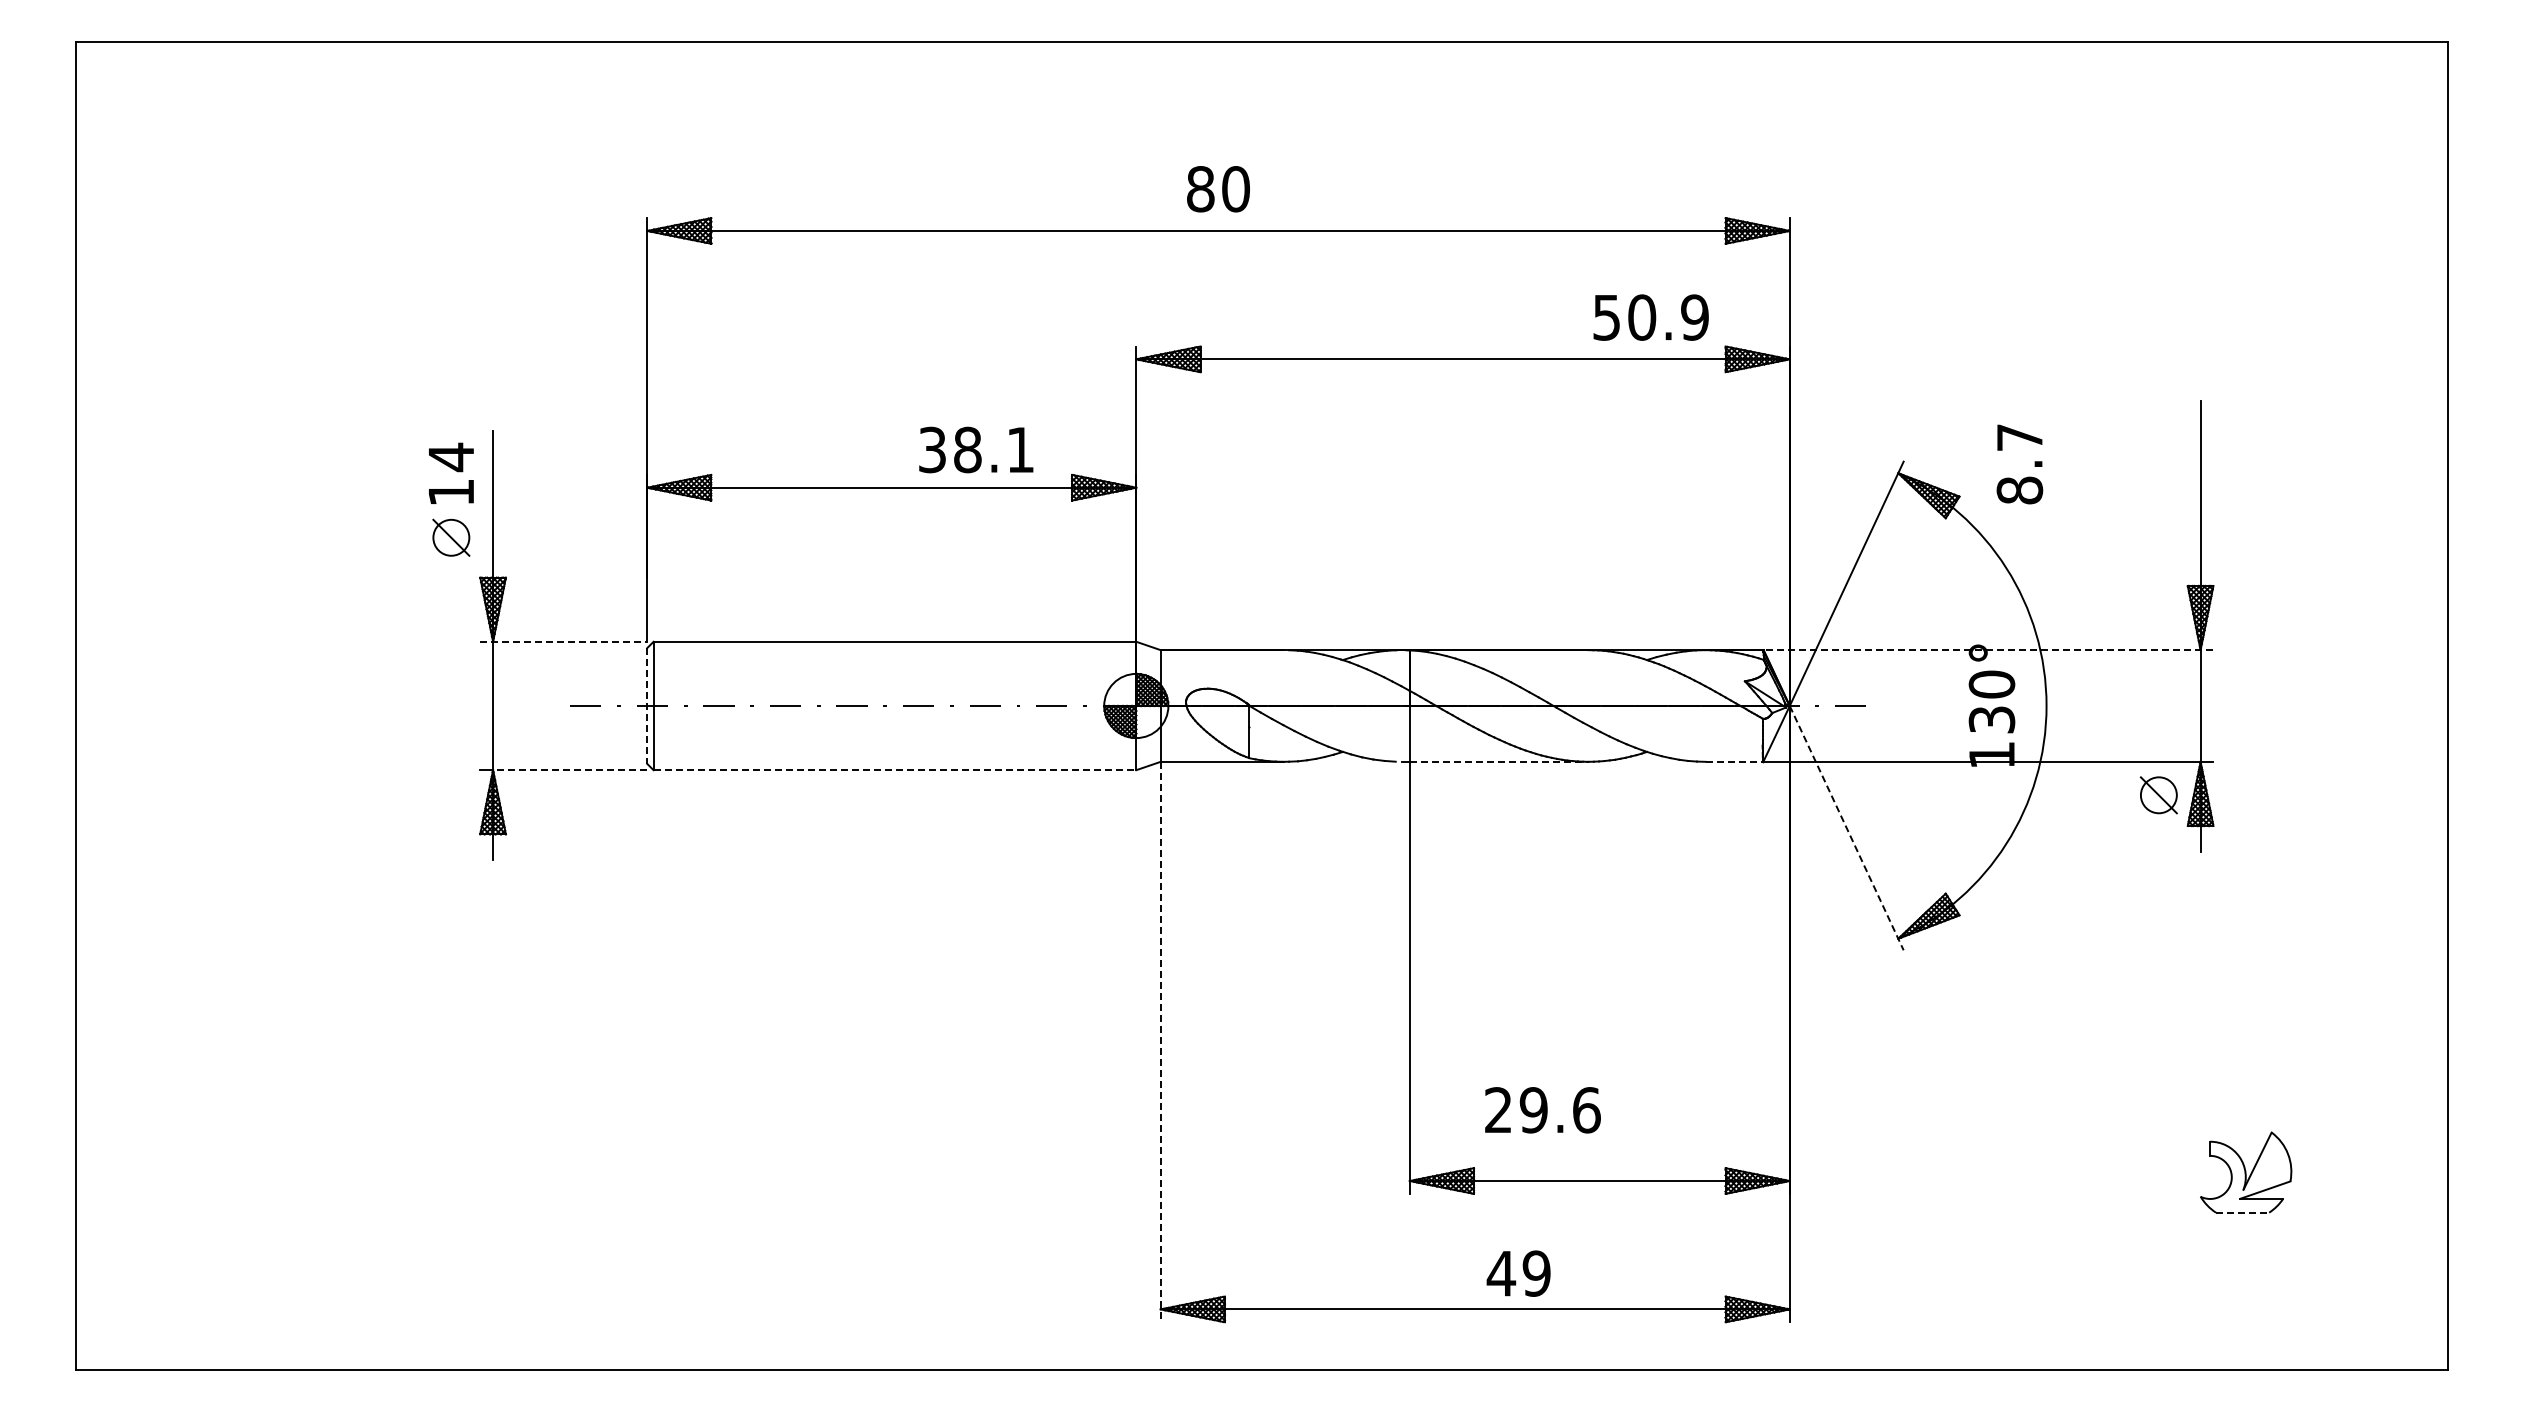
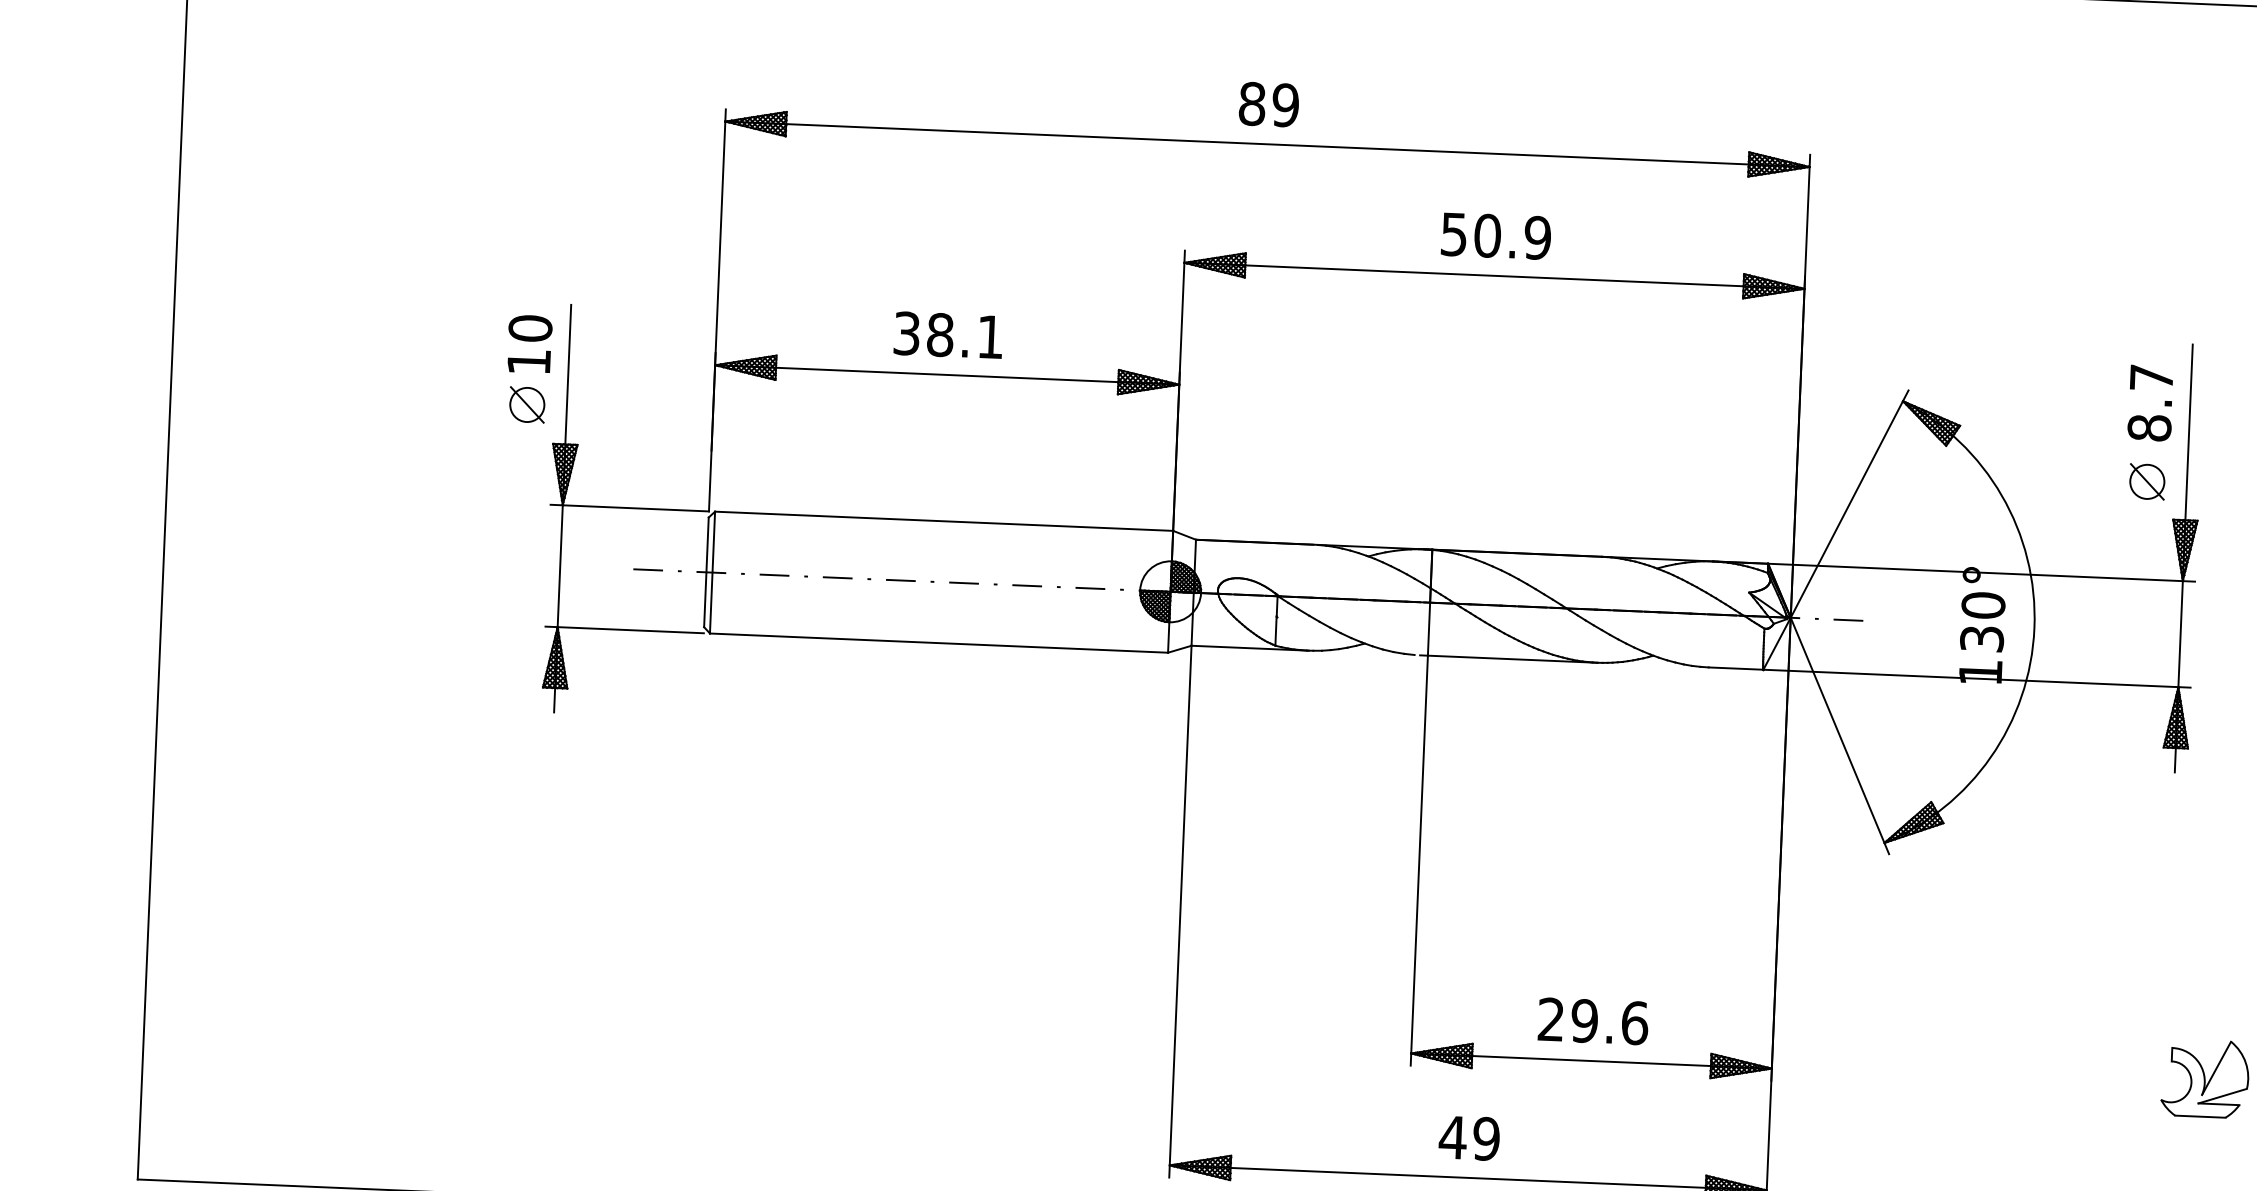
text: (1235, 189) -> (1285, 105), 80 -> 89
text: (1650, 317) -> (1495, 236), moved
text: (976, 449) -> (948, 334), moved
text: (451, 457) -> (530, 328), 14 -> 10
text: (2019, 464) -> (2150, 403), moved
line: (564, 641) -> (630, 507), dashed -> solid
line: (1988, 650) -> (1981, 573), dashed -> solid
line: (647, 706) -> (706, 572), dashed -> solid
line: (1499, 761) -> (1513, 658), dashed -> solid
line: (1734, 761) -> (1736, 668), dashed -> solid
line: (569, 770) -> (630, 630), dashed -> solid
line: (895, 770) -> (939, 643), dashed -> solid
part: (2158, 795) -> (2146, 482), moved
line: (1846, 828) -> (1839, 736), dashed -> solid
line: (1160, 1042) -> (1180, 912), dashed -> solid
text: (1542, 1110) -> (1592, 1021), moved
line: (2242, 1212) -> (2200, 1116), dashed -> solid
text: (1518, 1273) -> (1469, 1138), moved

